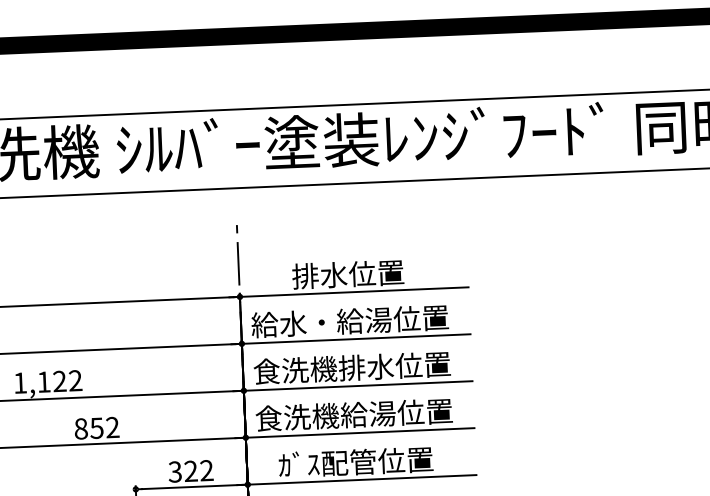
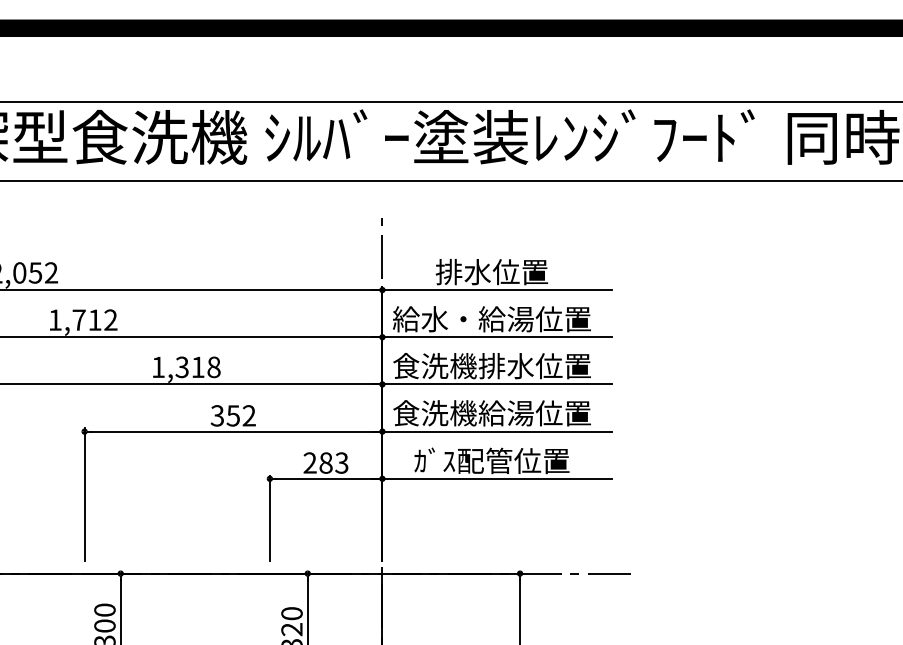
text: (59, 381) -> (197, 367), 1,122 -> 1,318
text: (81, 428) -> (217, 415), 852 -> 352
text: (190, 470) -> (325, 462), 322 -> 283

